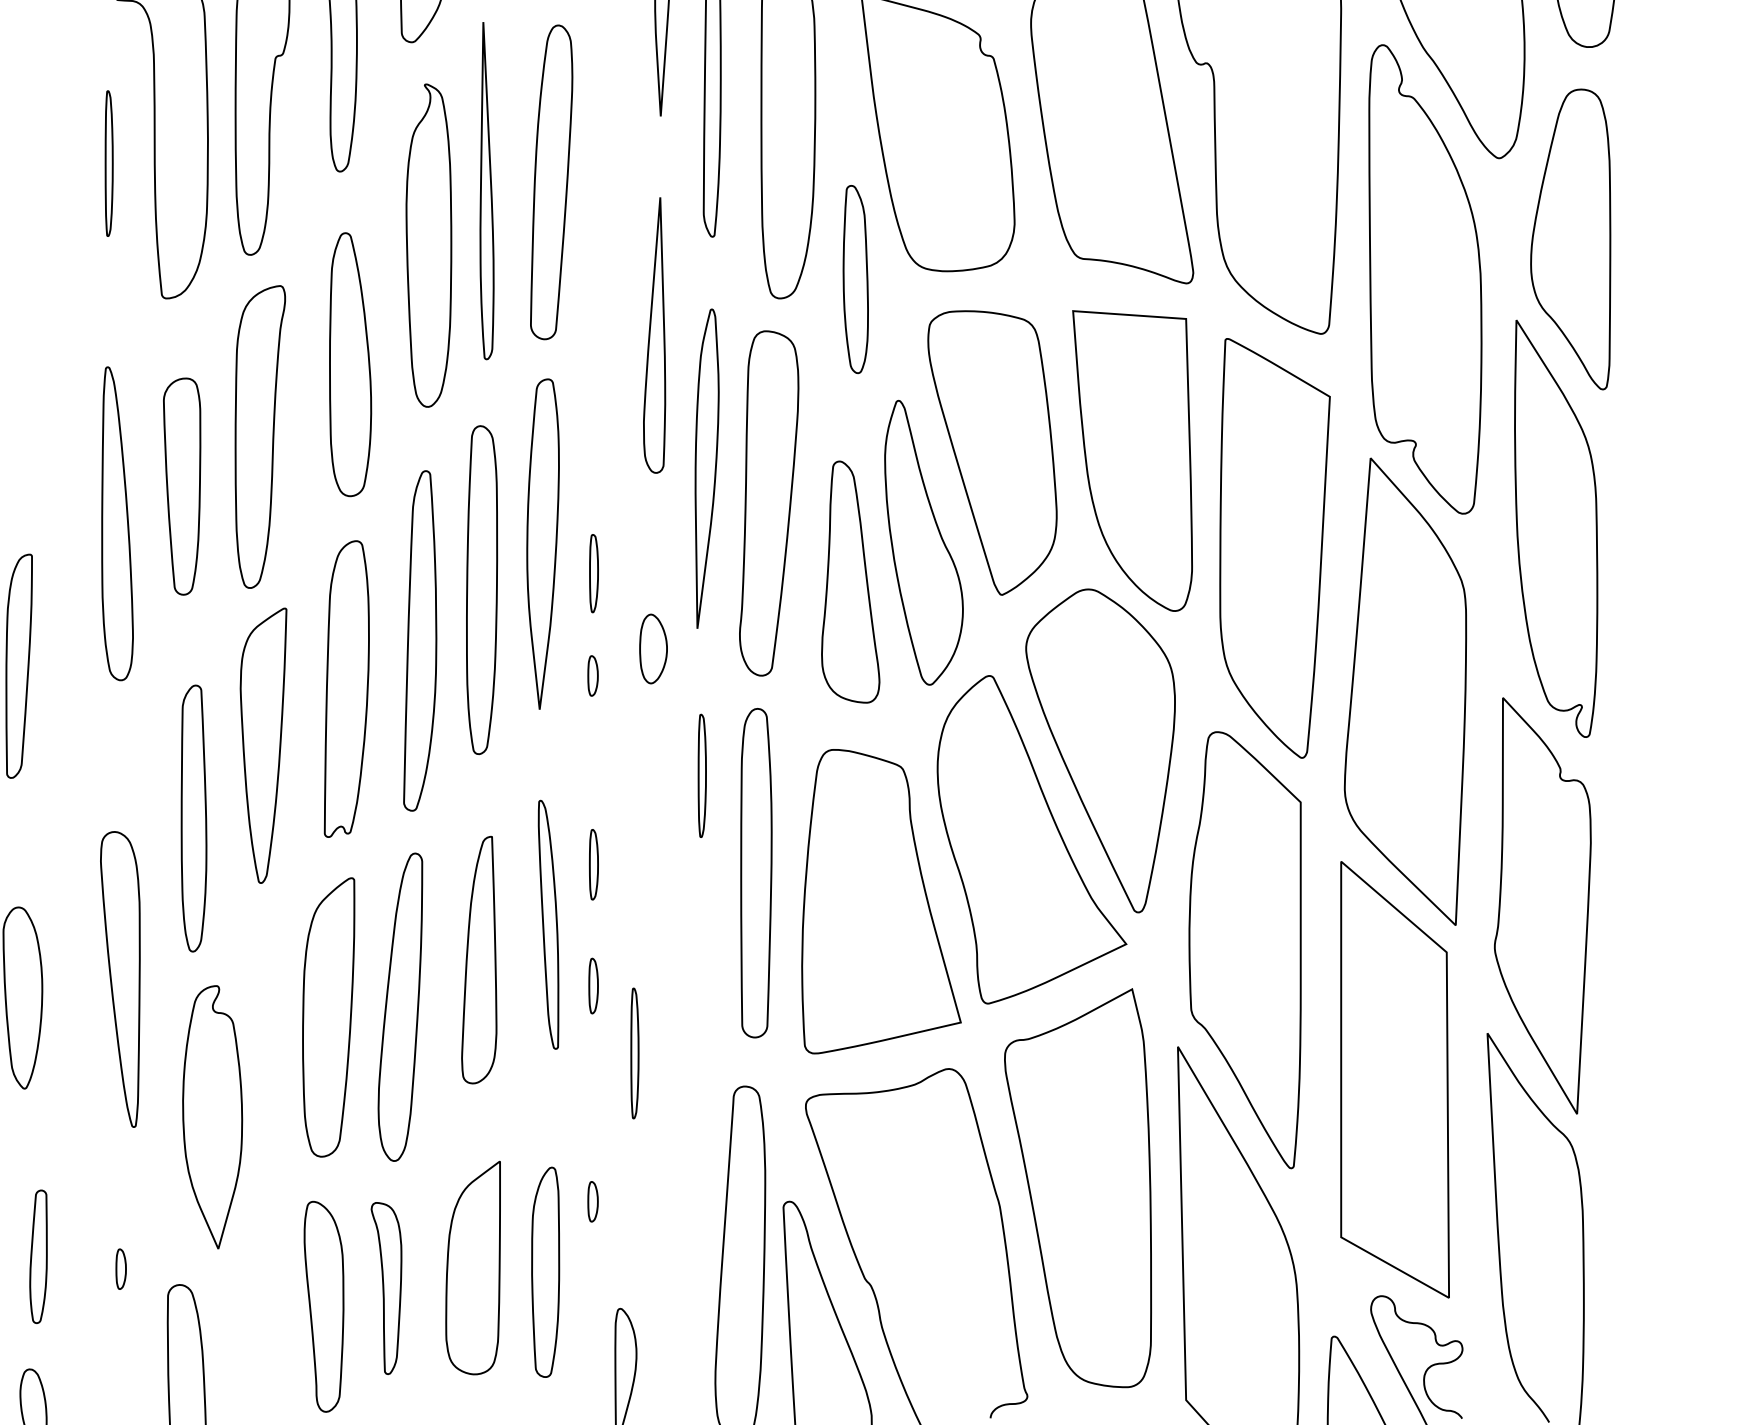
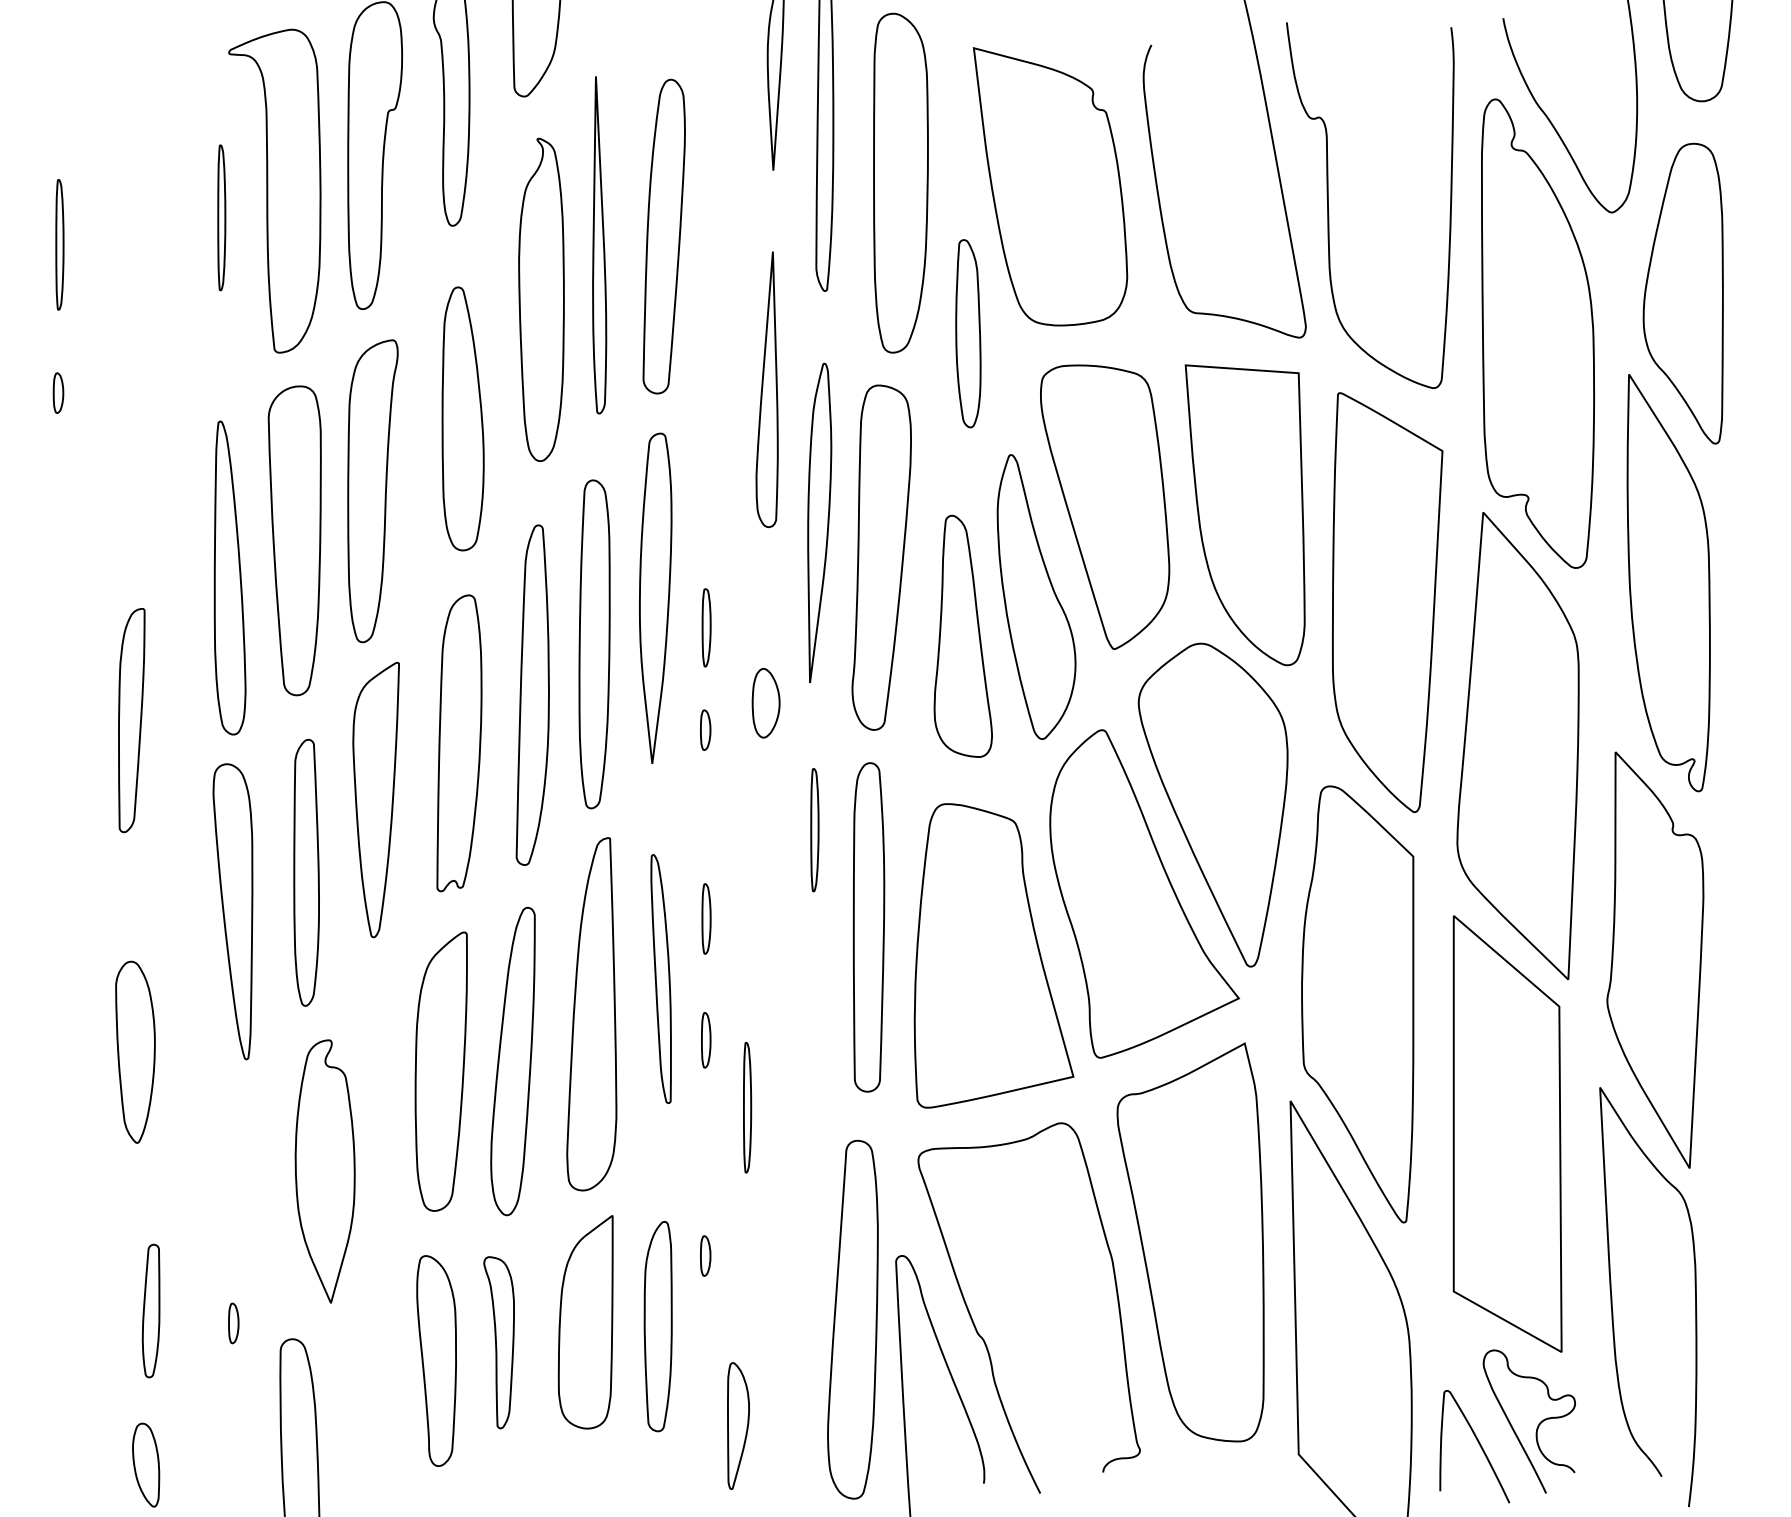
part: (181, 486) -> (294, 540), size x1.43
part: (478, 960) -> (591, 1014), size x1.43
part: (119, 979) -> (232, 911), moved

